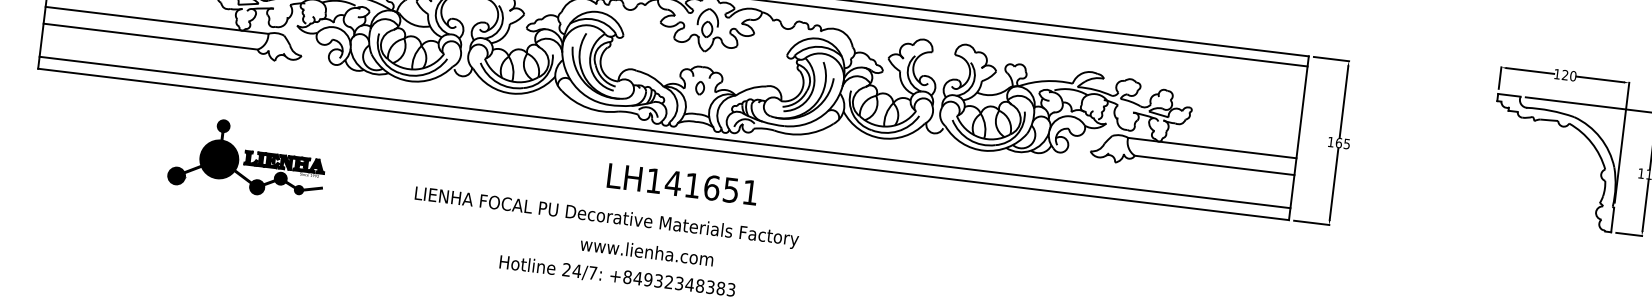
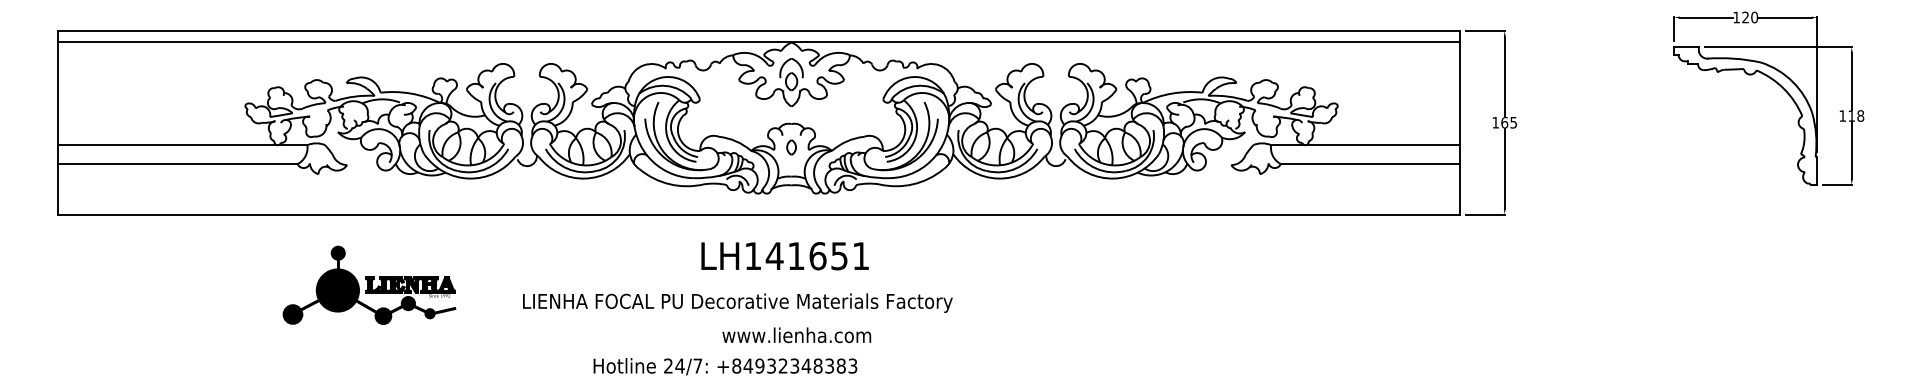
line: (664, 132) -> (758, 201), removed
part: (248, 157) -> (369, 284), moved
text: (606, 217) -> (737, 302), moved
text: (646, 251) -> (796, 335), moved

